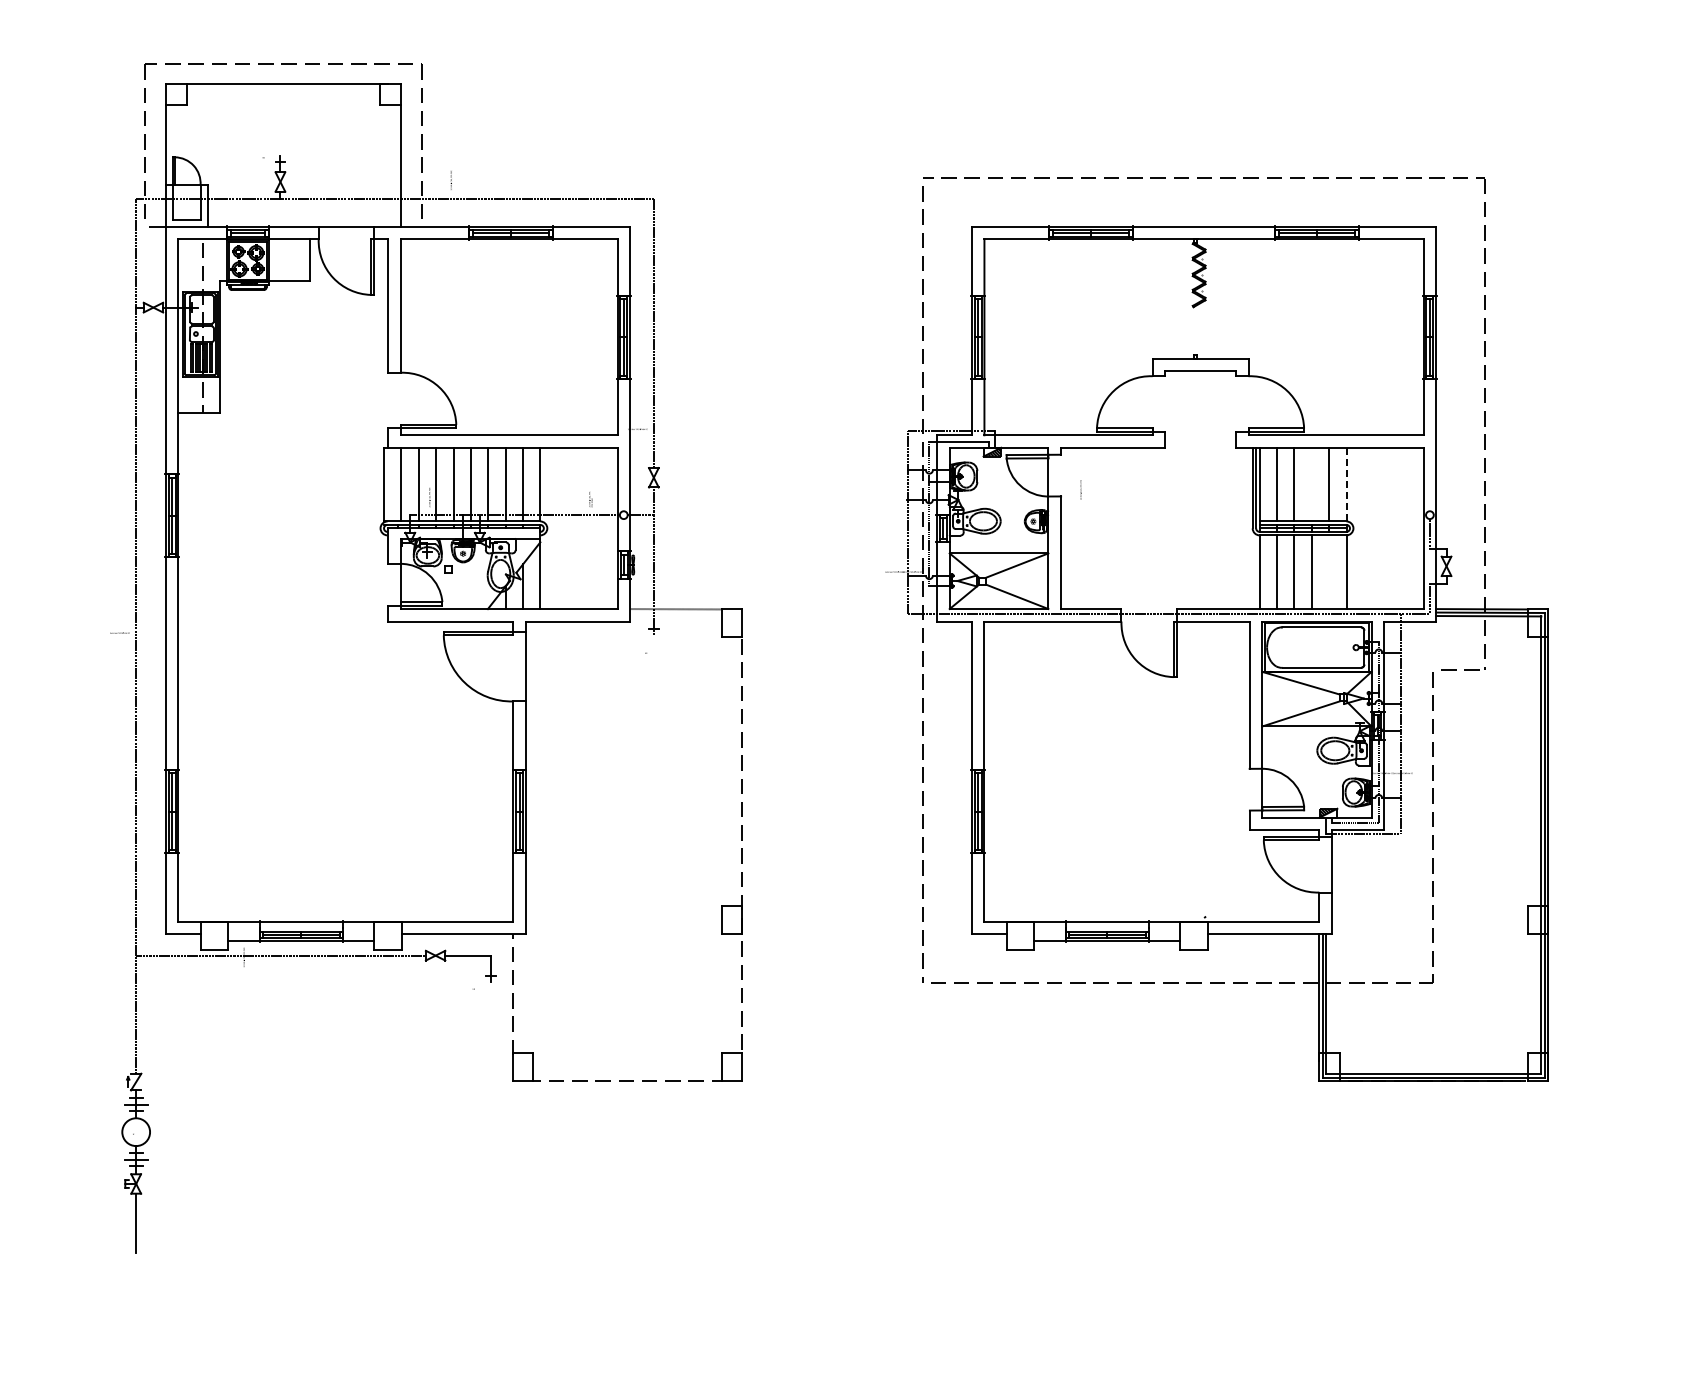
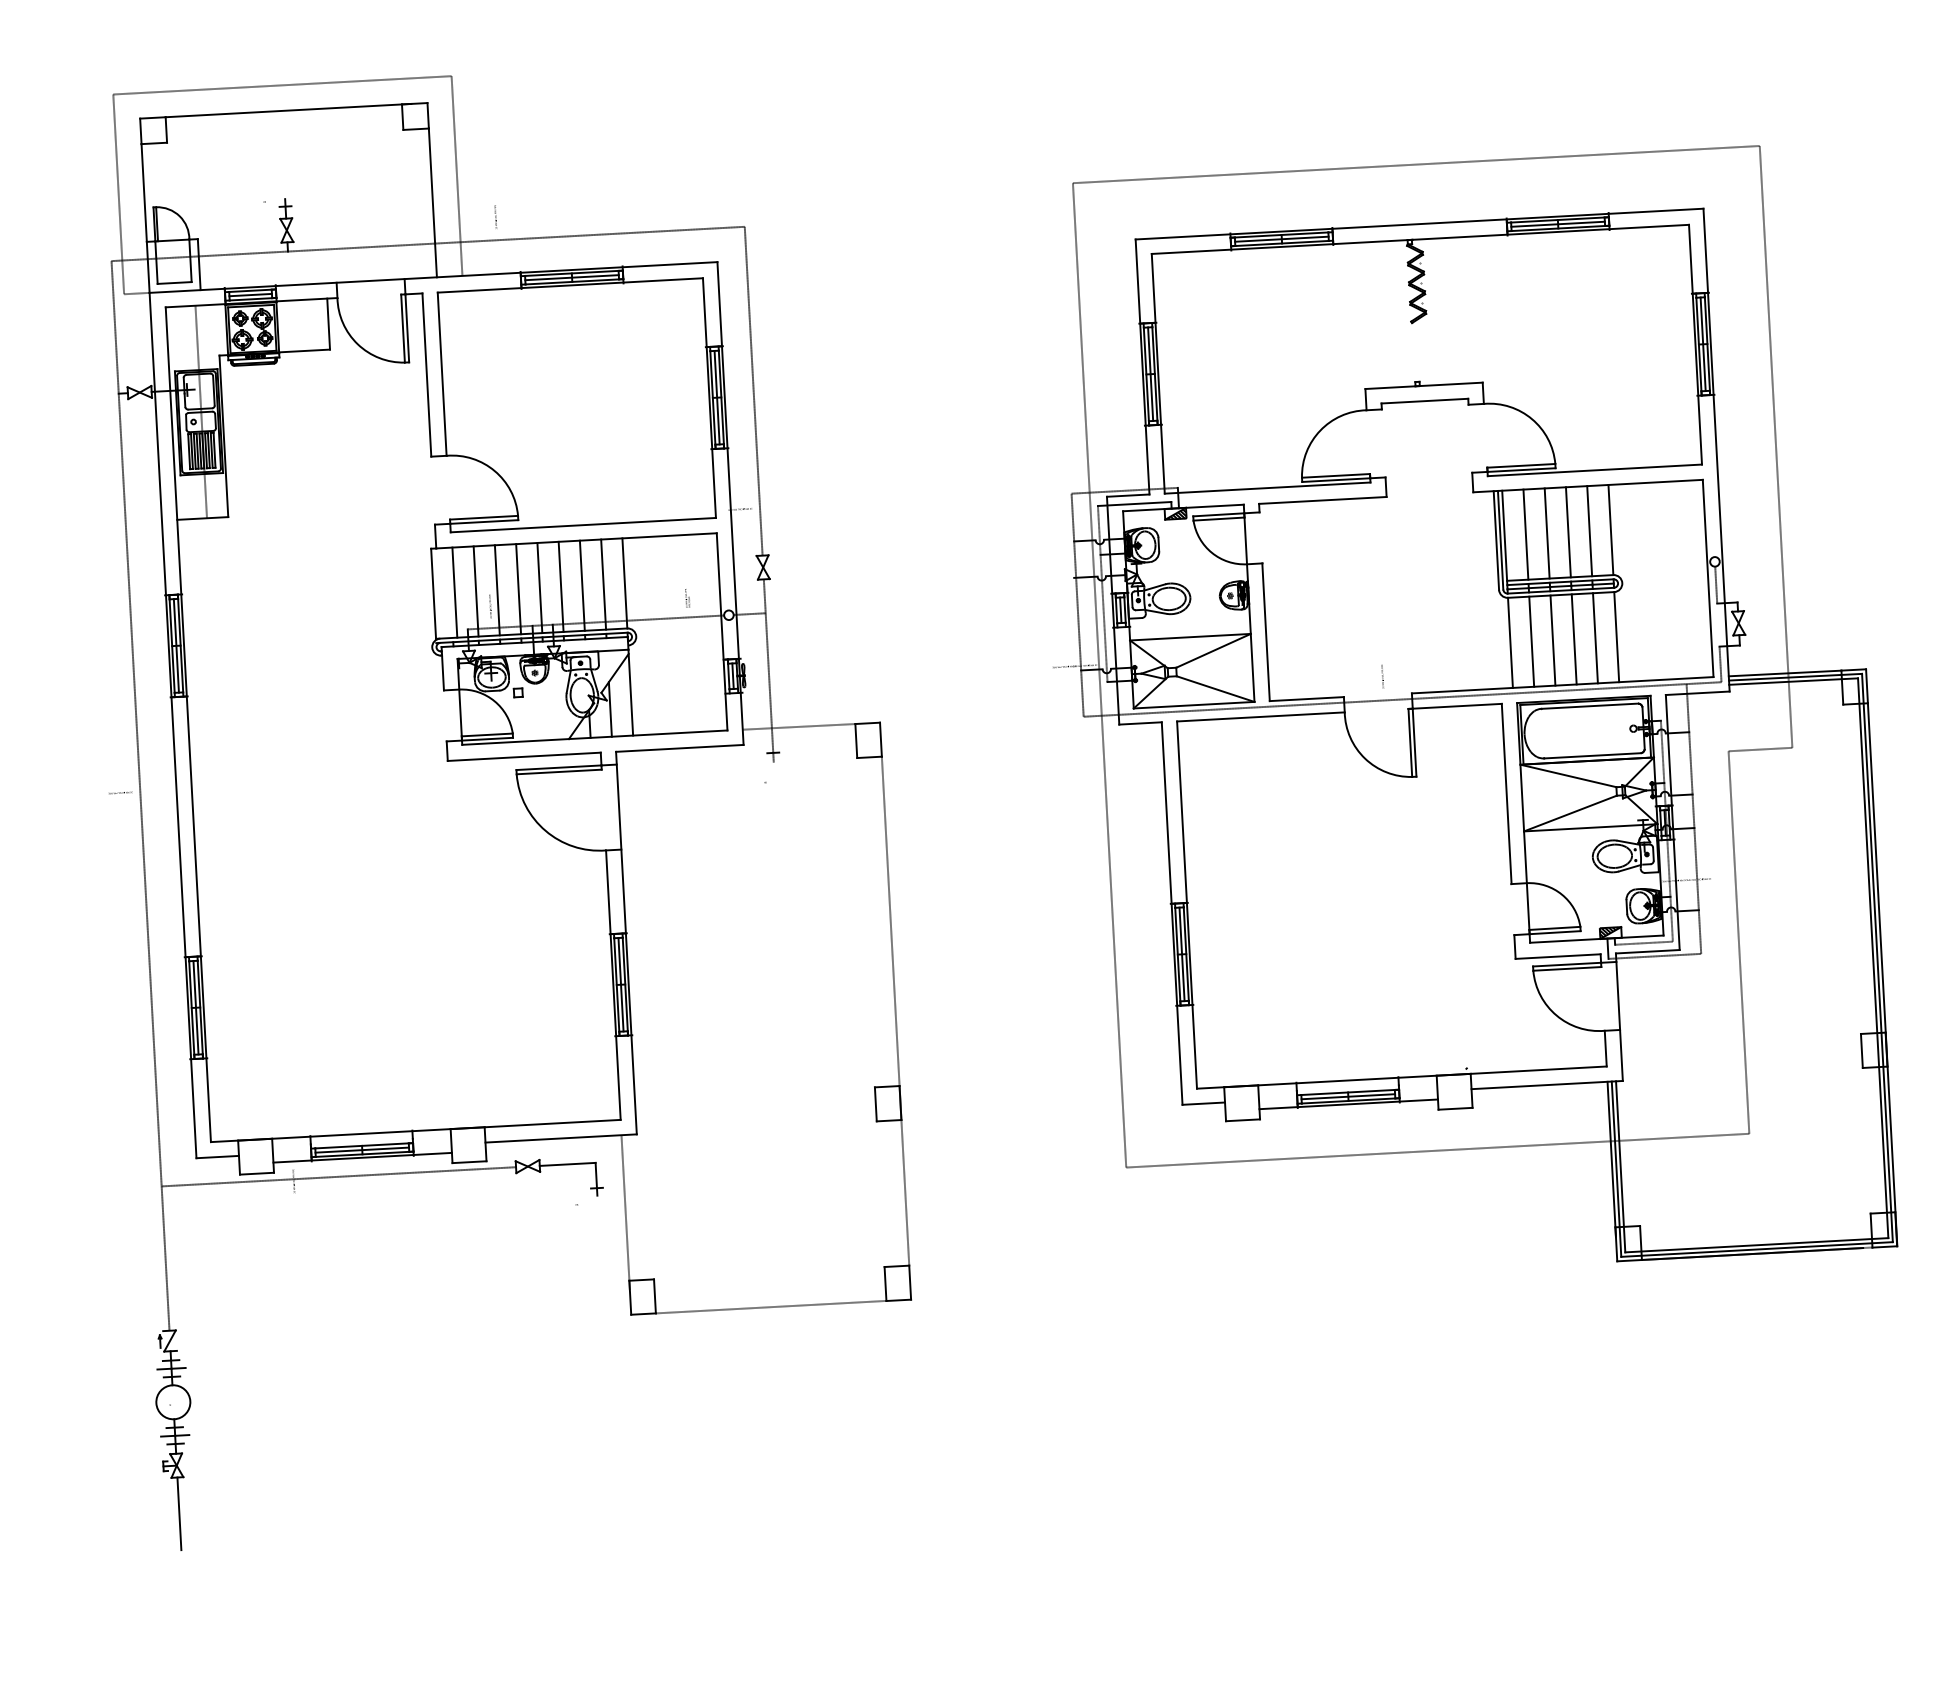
line: (1311, 484) -> (1568, 532), added
line: (1346, 484) -> (1610, 529), dashed -> solid
text: (1080, 489) -> (1382, 675), moved
line: (1329, 572) -> (1595, 638), added

